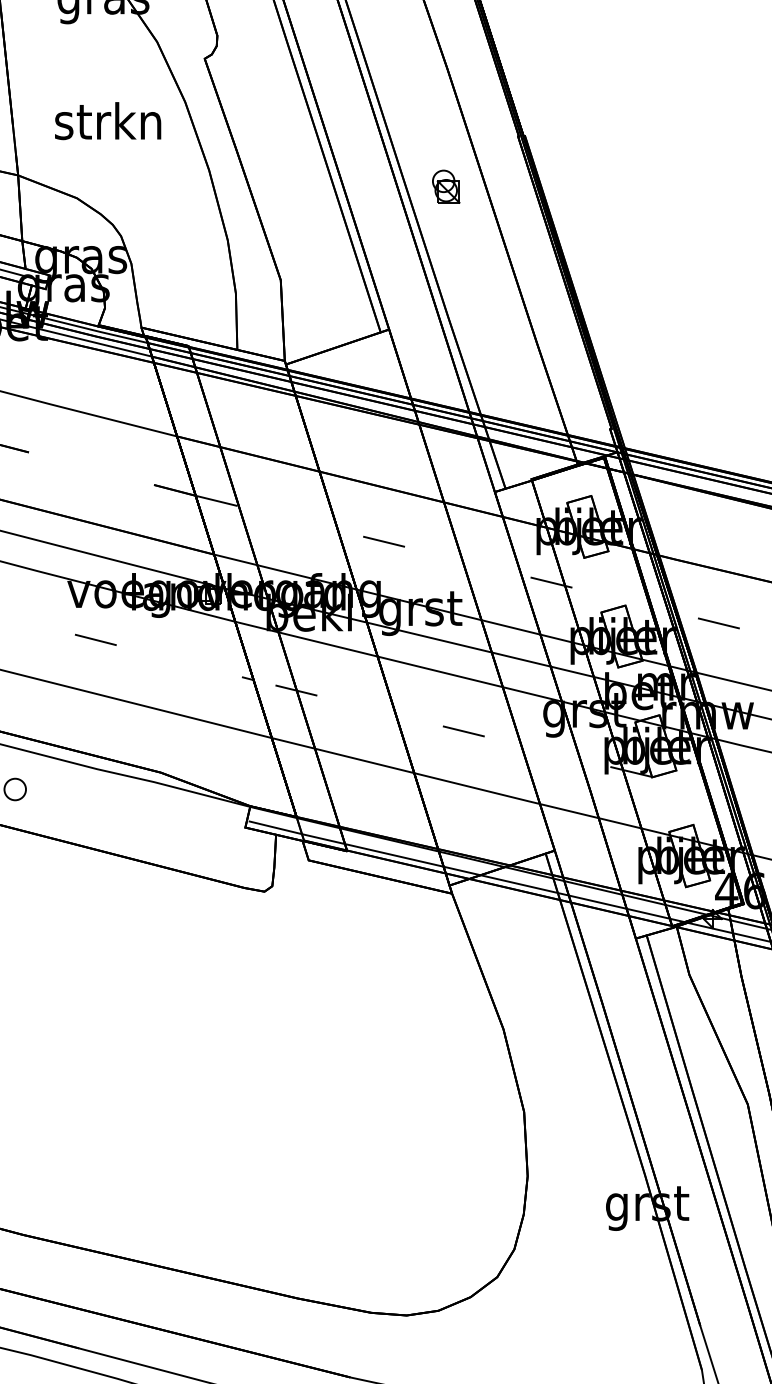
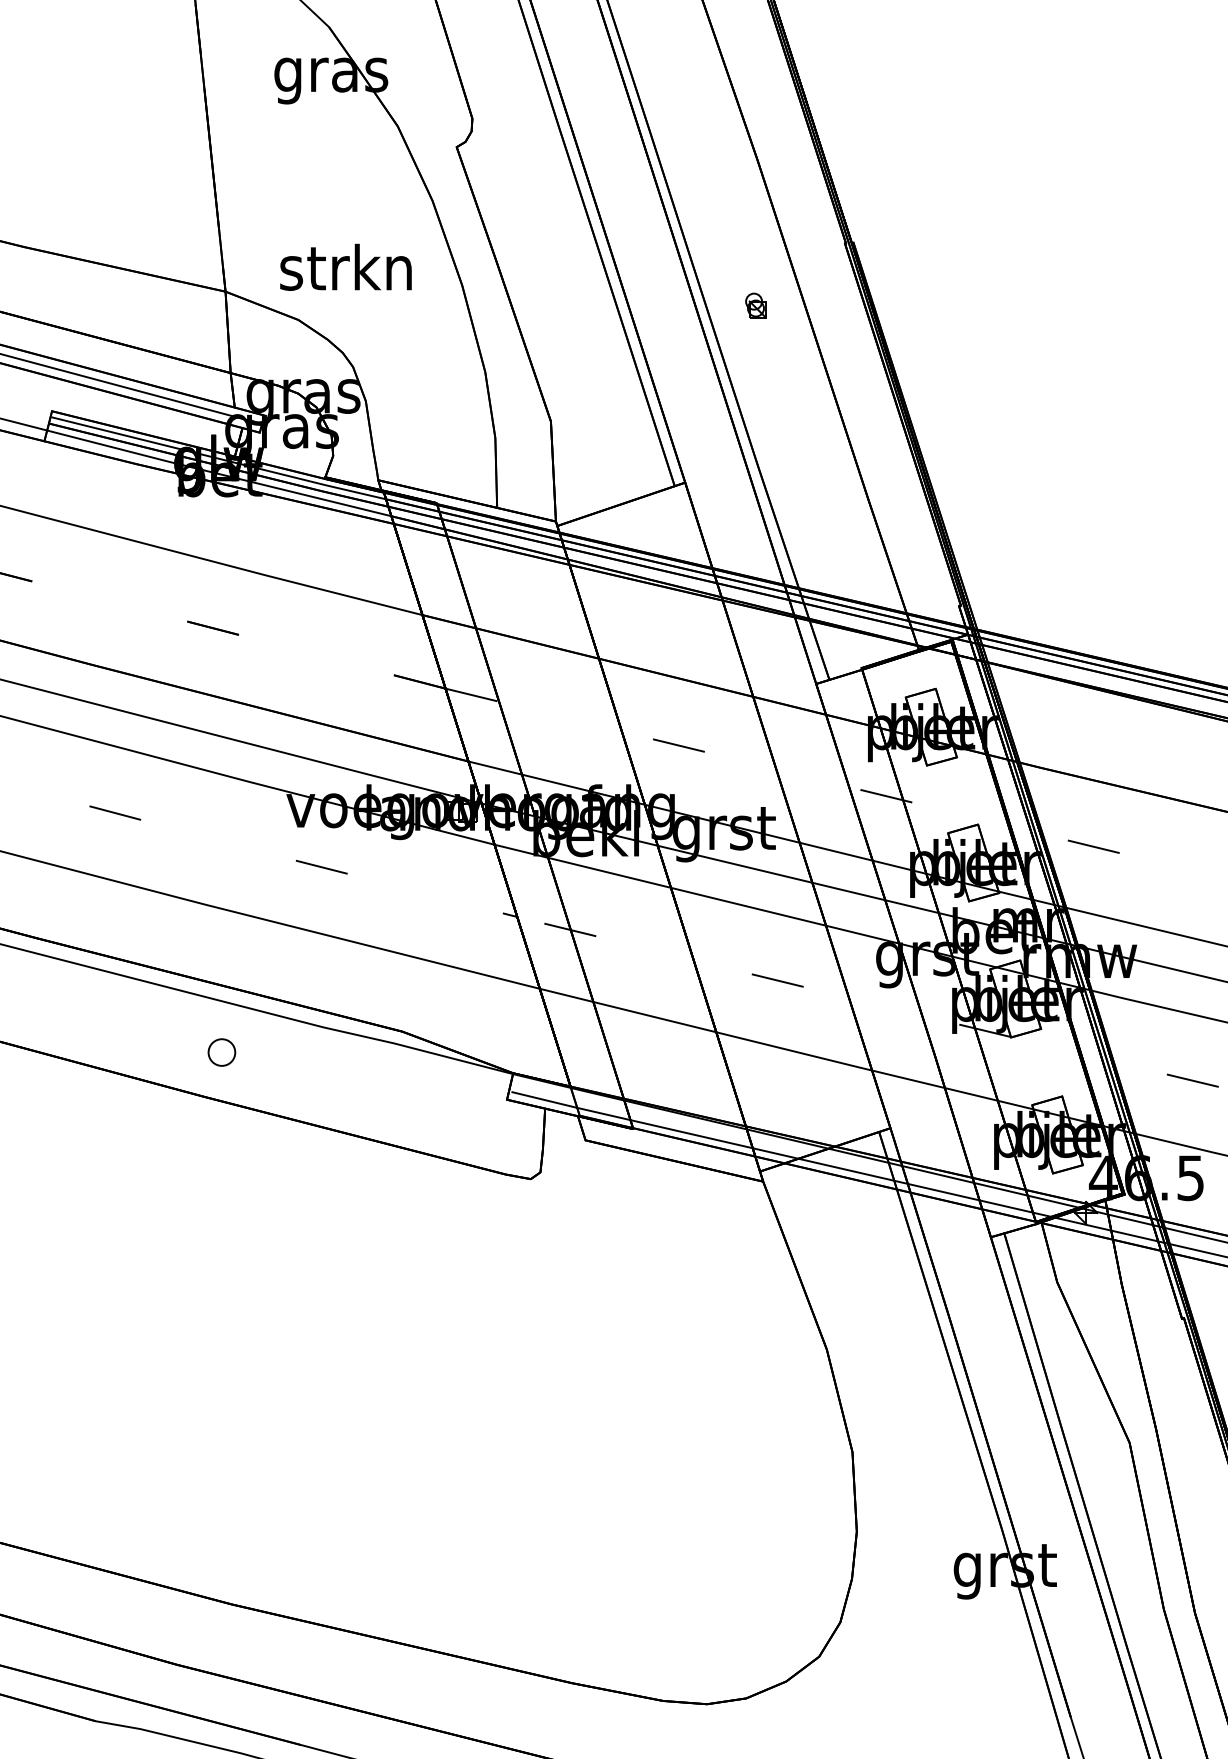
text: (107, 120) -> (345, 266), moved
part: (445, 186) -> (755, 305), size x0.6

